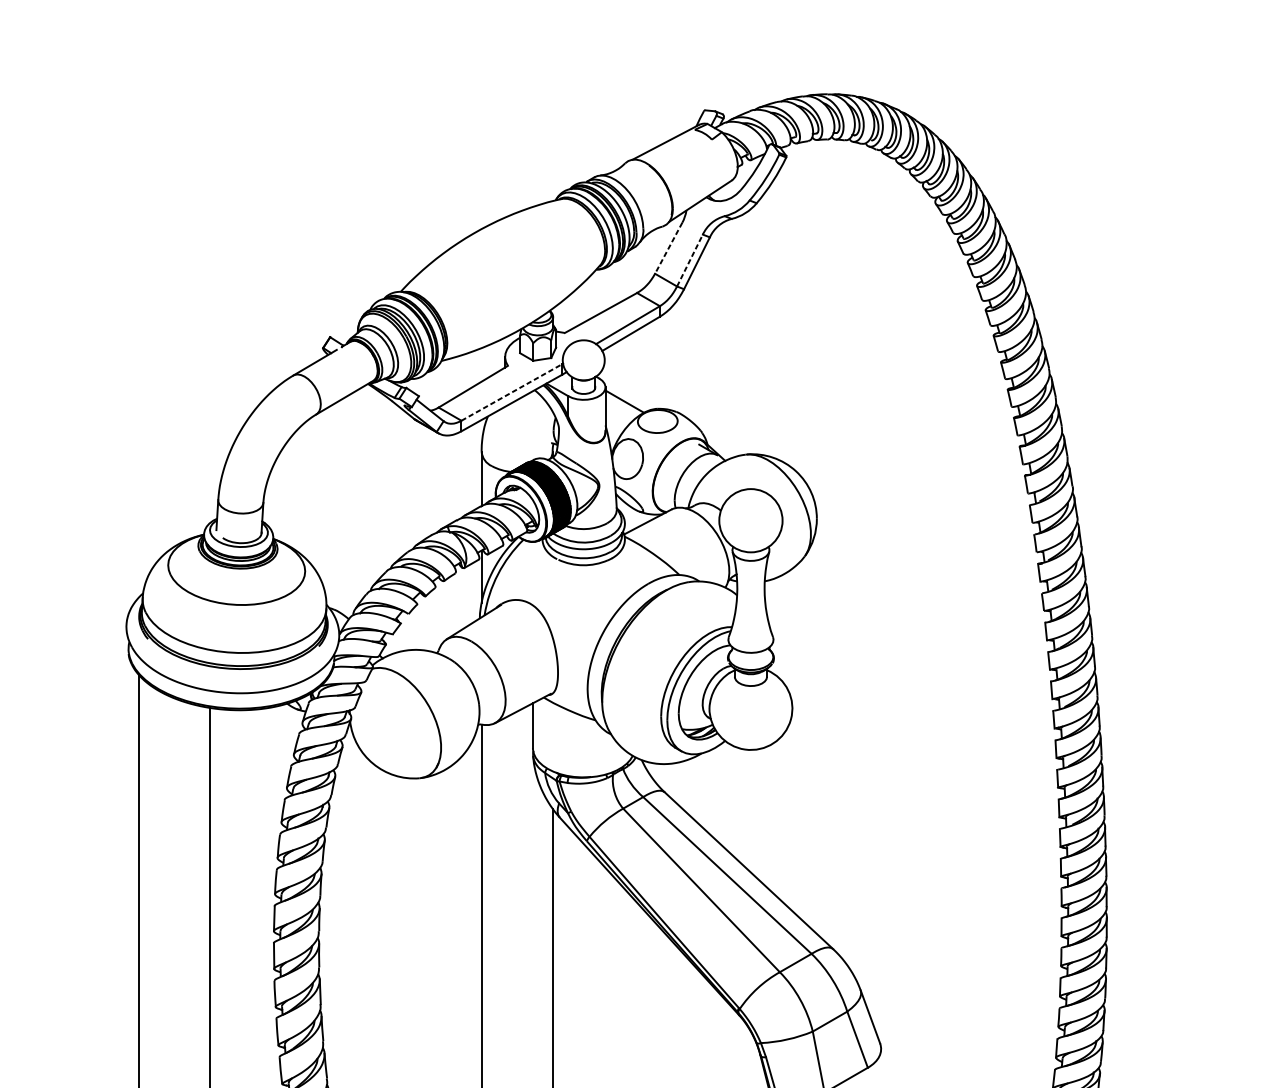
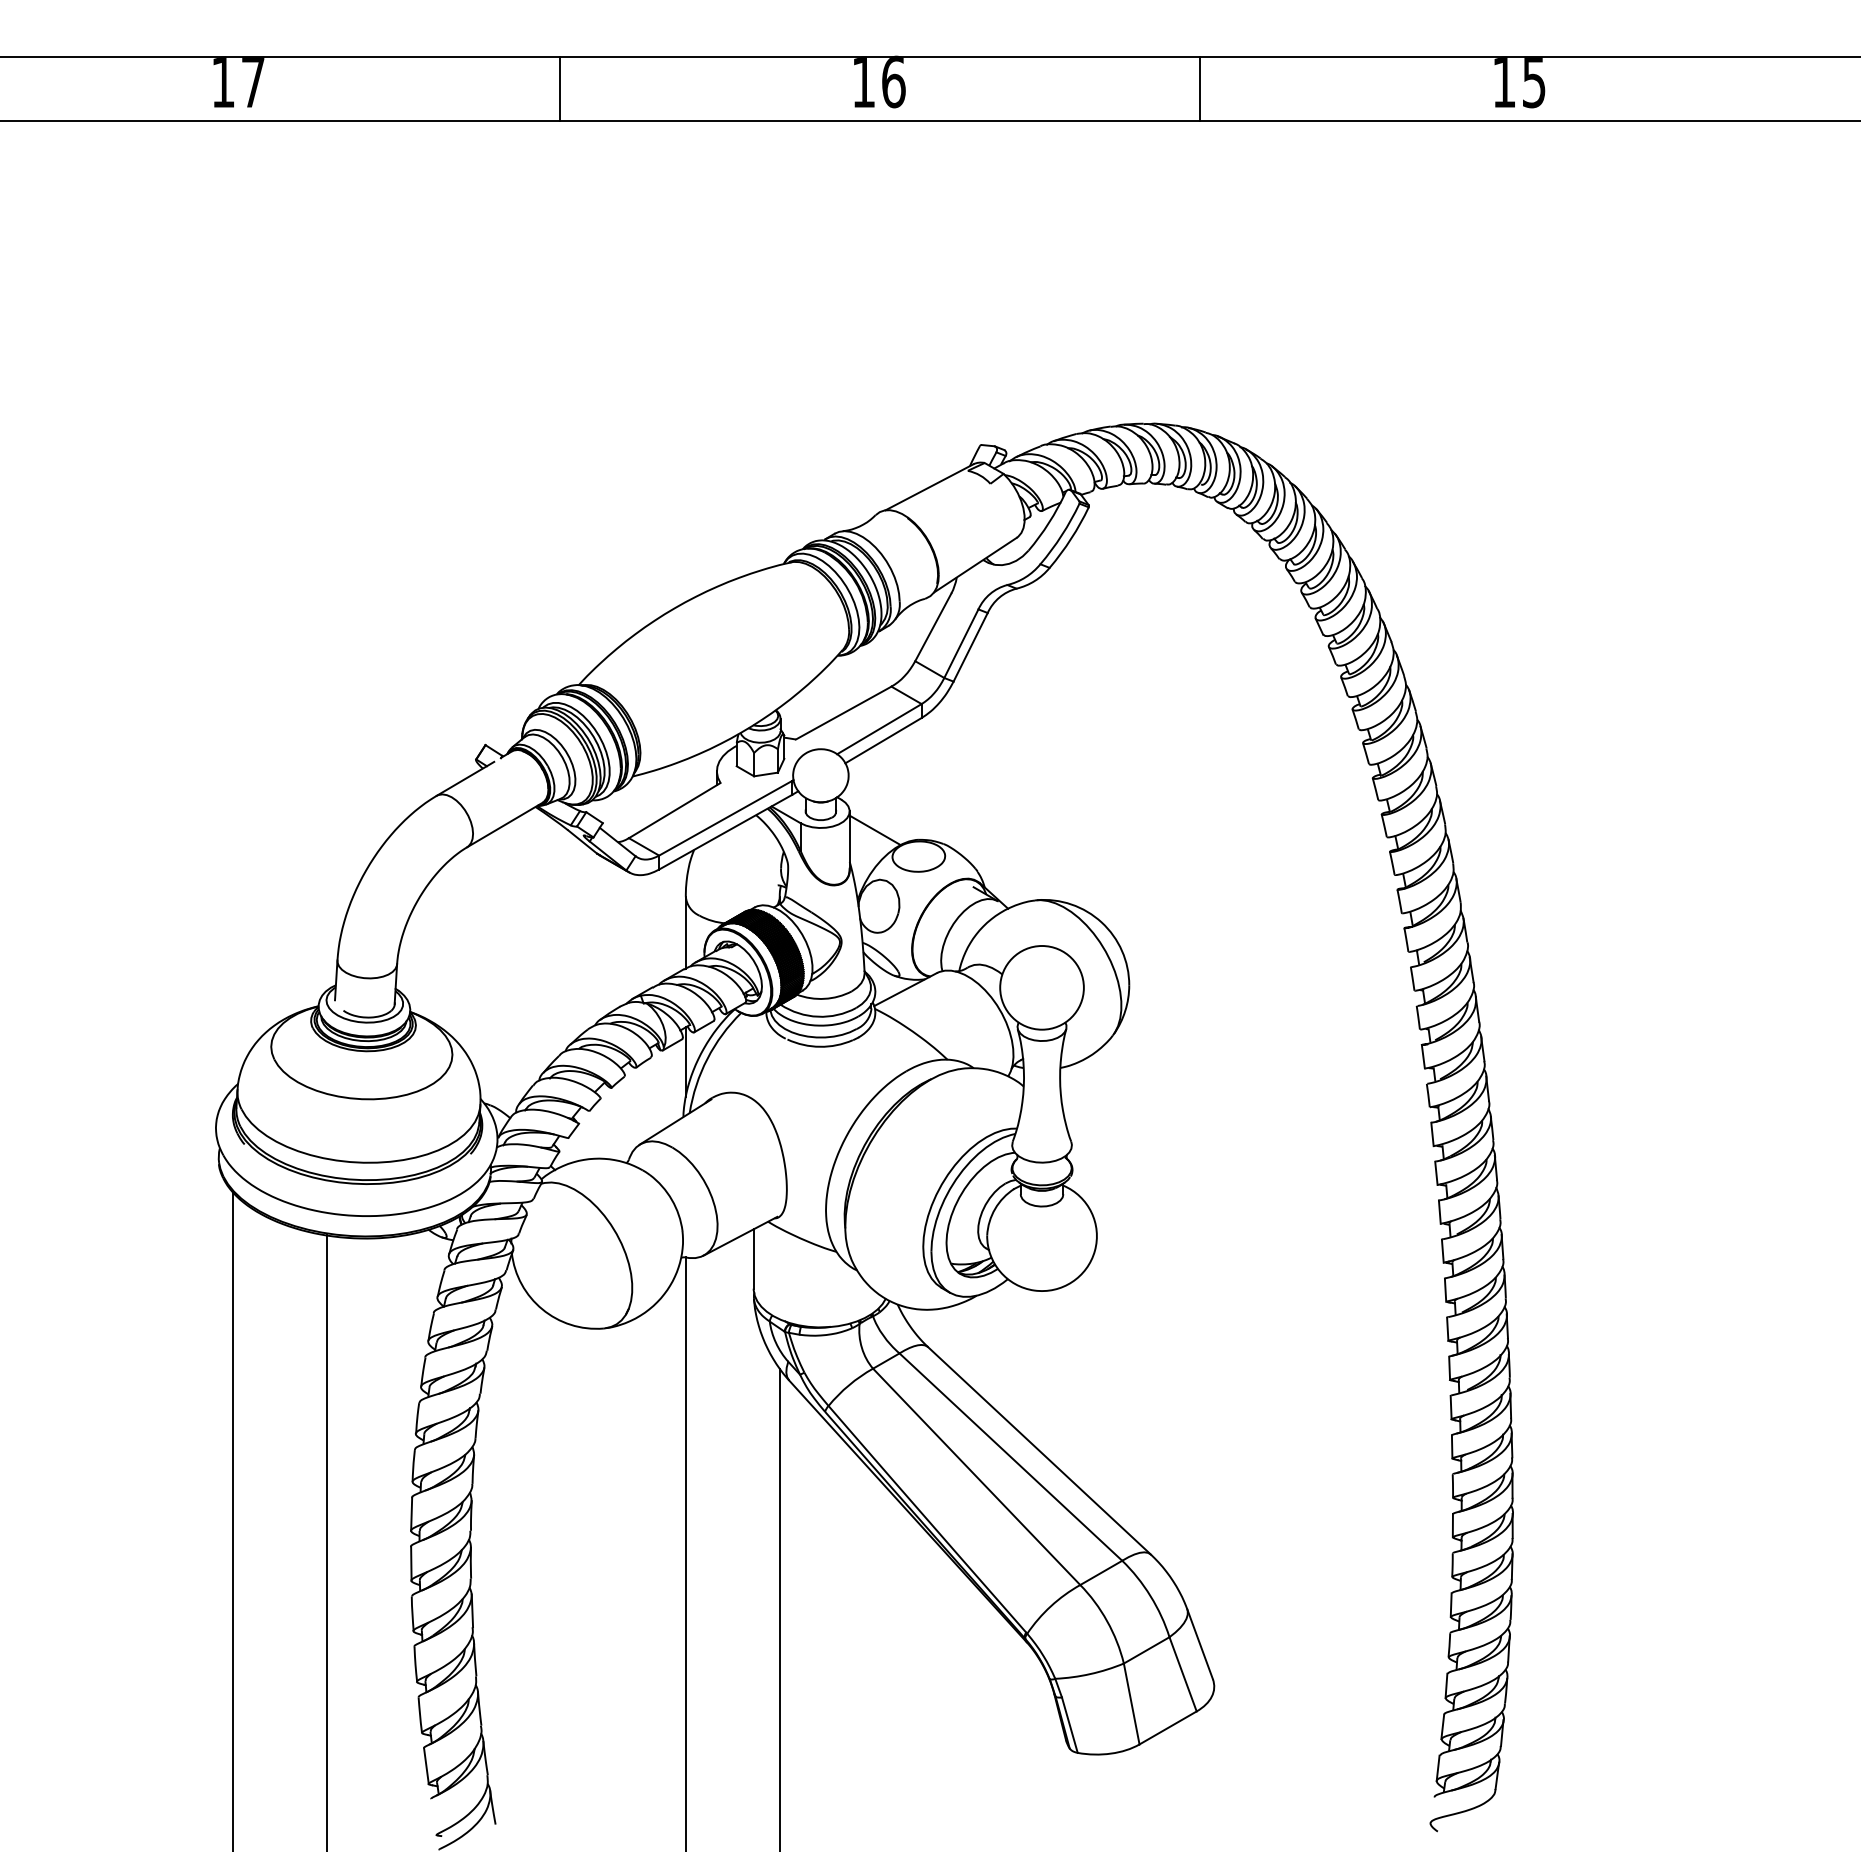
line: (668, 248) -> (933, 627), dashed -> solid
line: (690, 260) -> (961, 643), dashed -> solid
line: (512, 392) -> (726, 818), dashed -> solid

